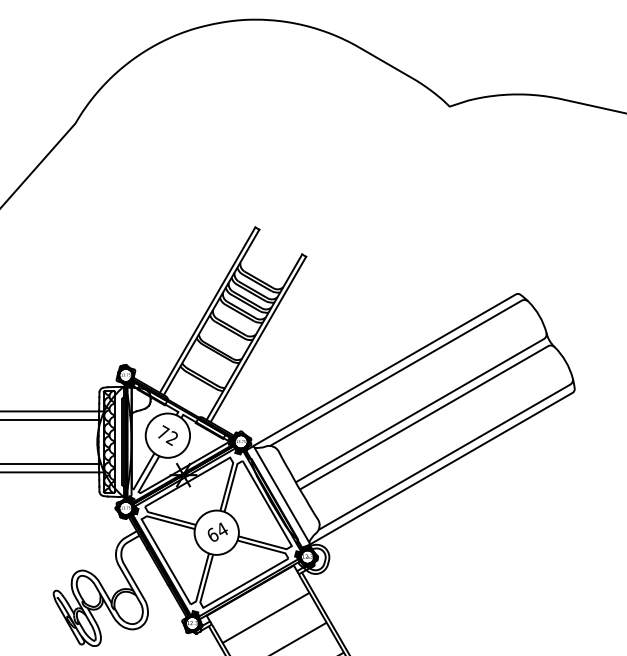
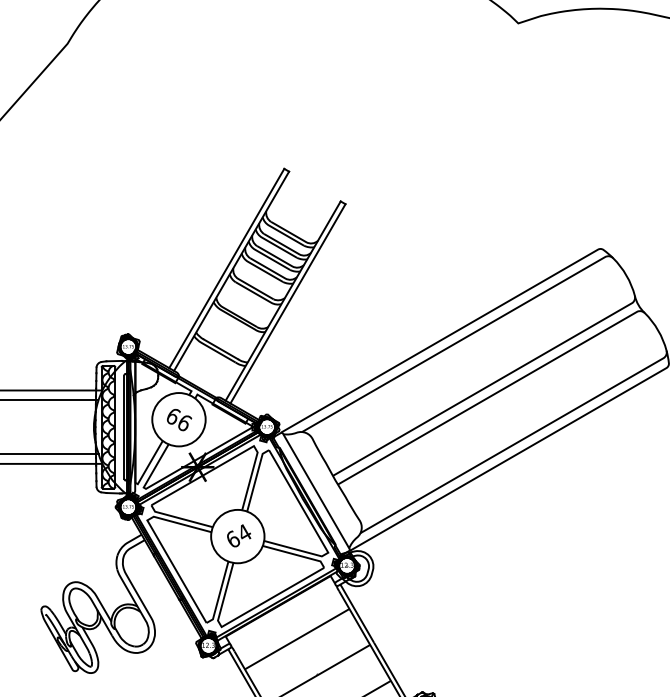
text: (167, 435) -> (178, 419), 72 -> 66

